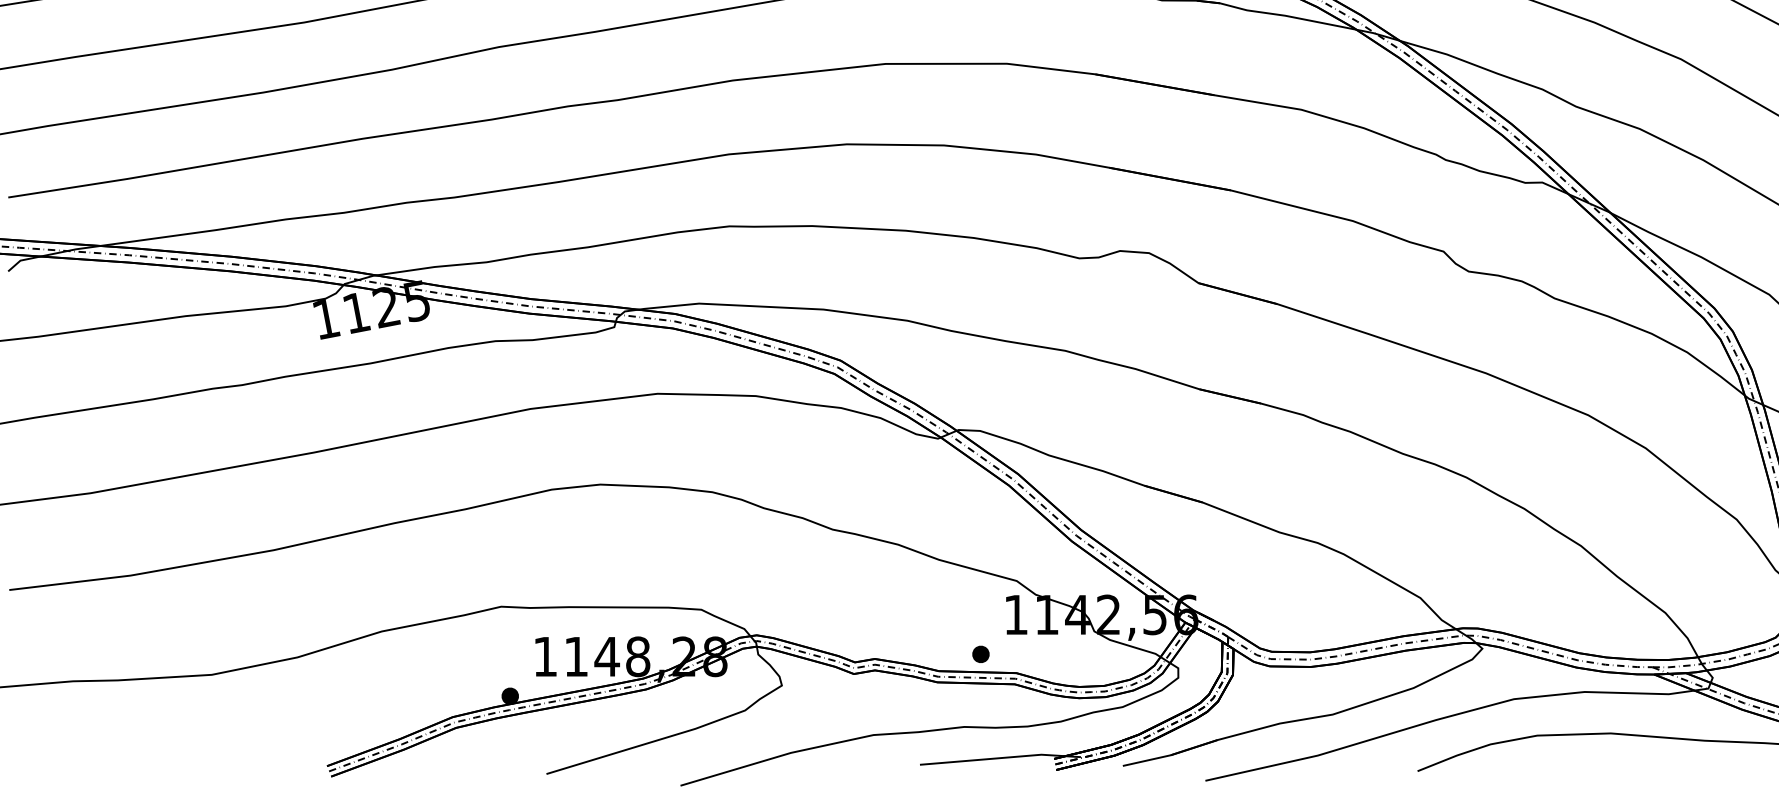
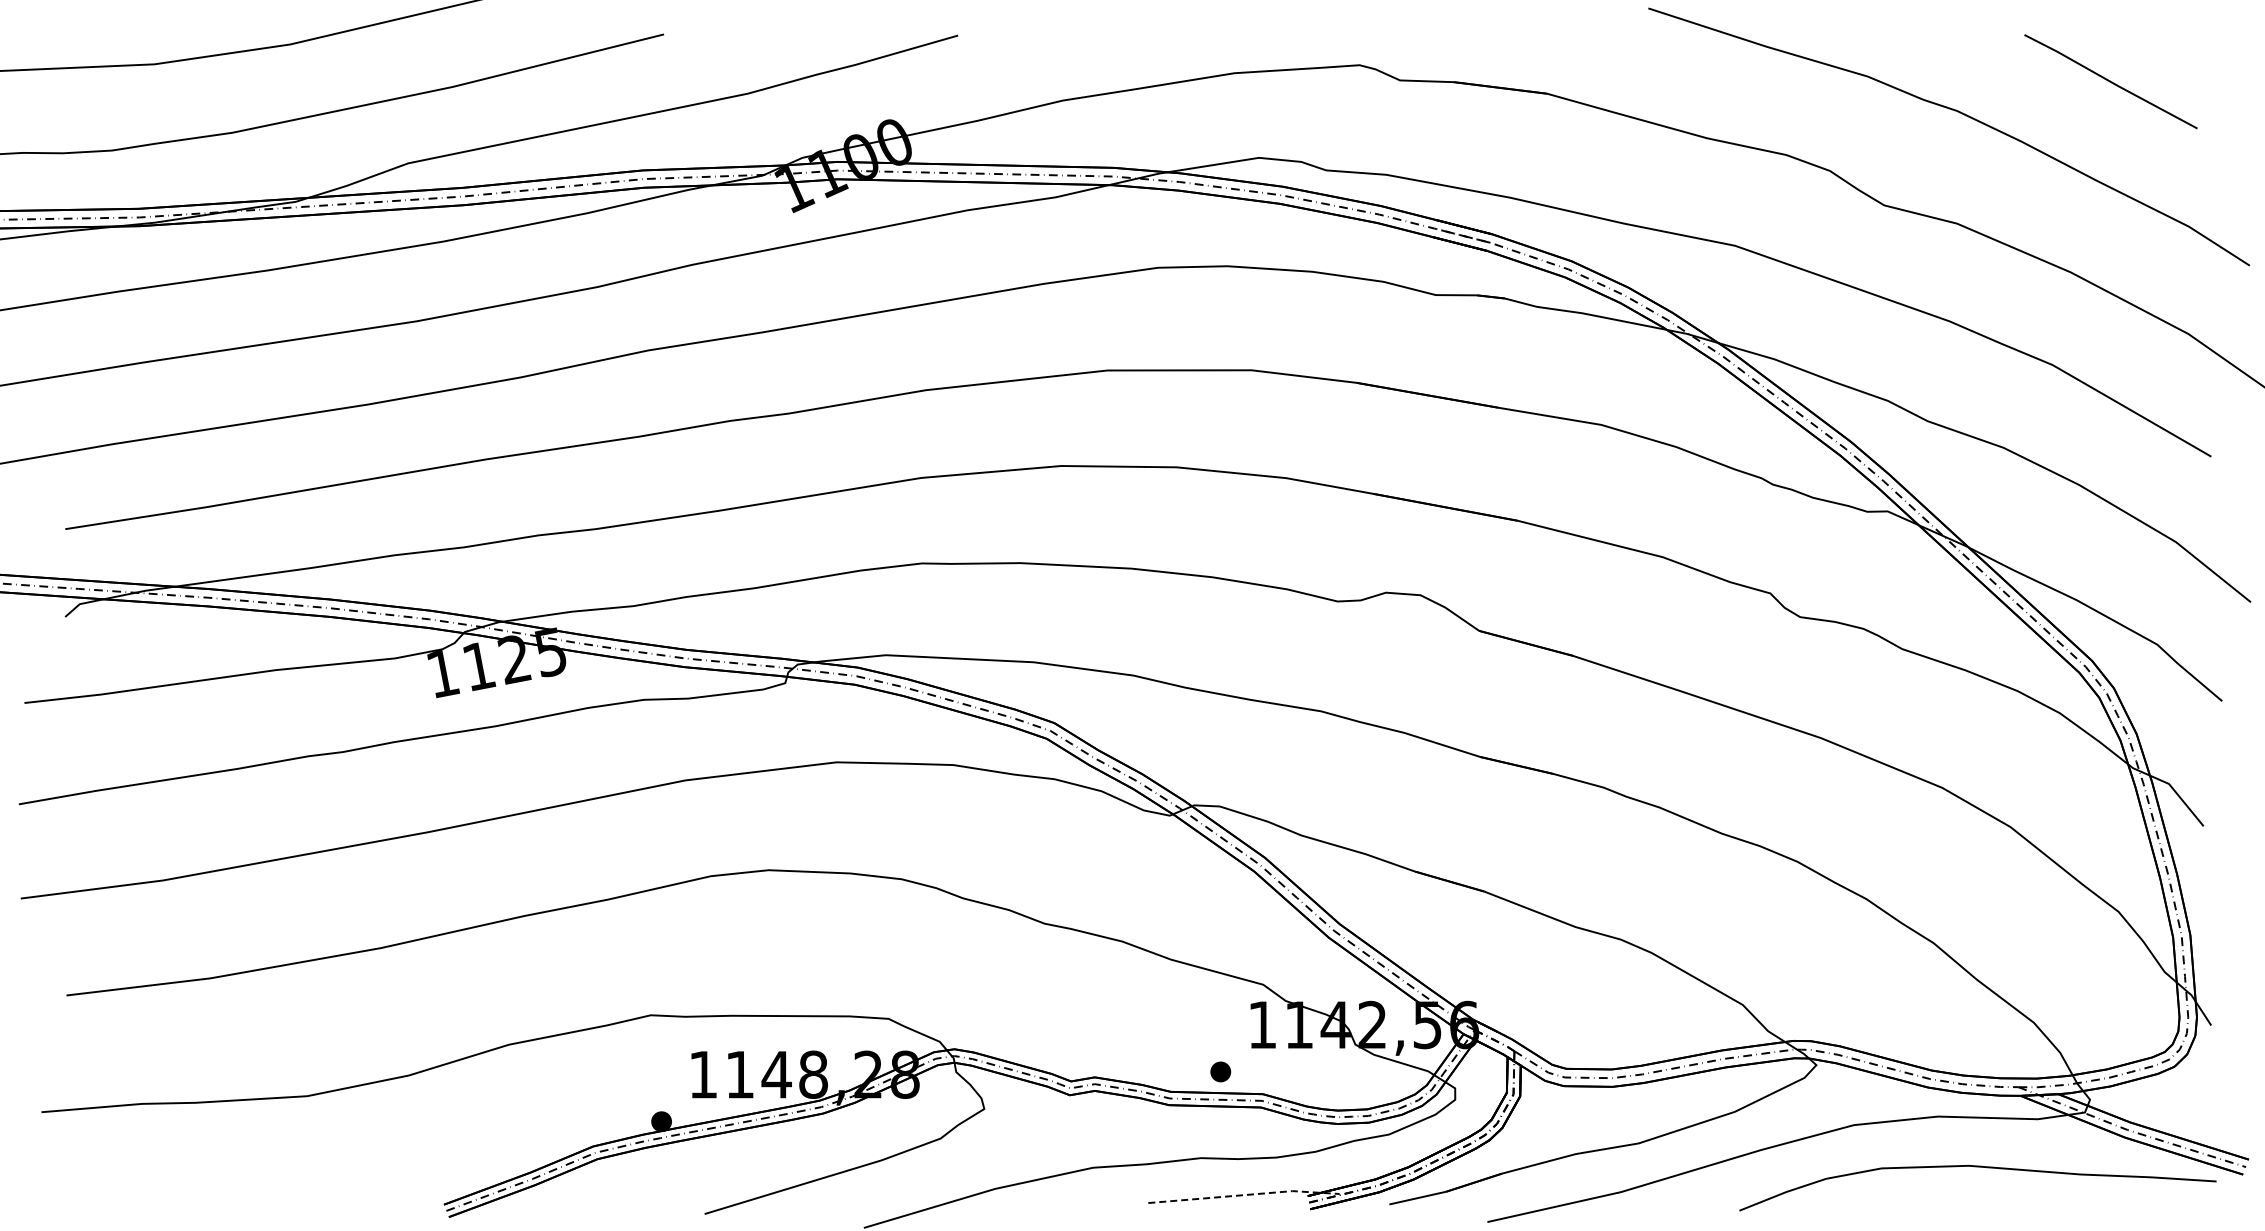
line: (1000, 758) -> (1244, 1195), solid -> dashed

